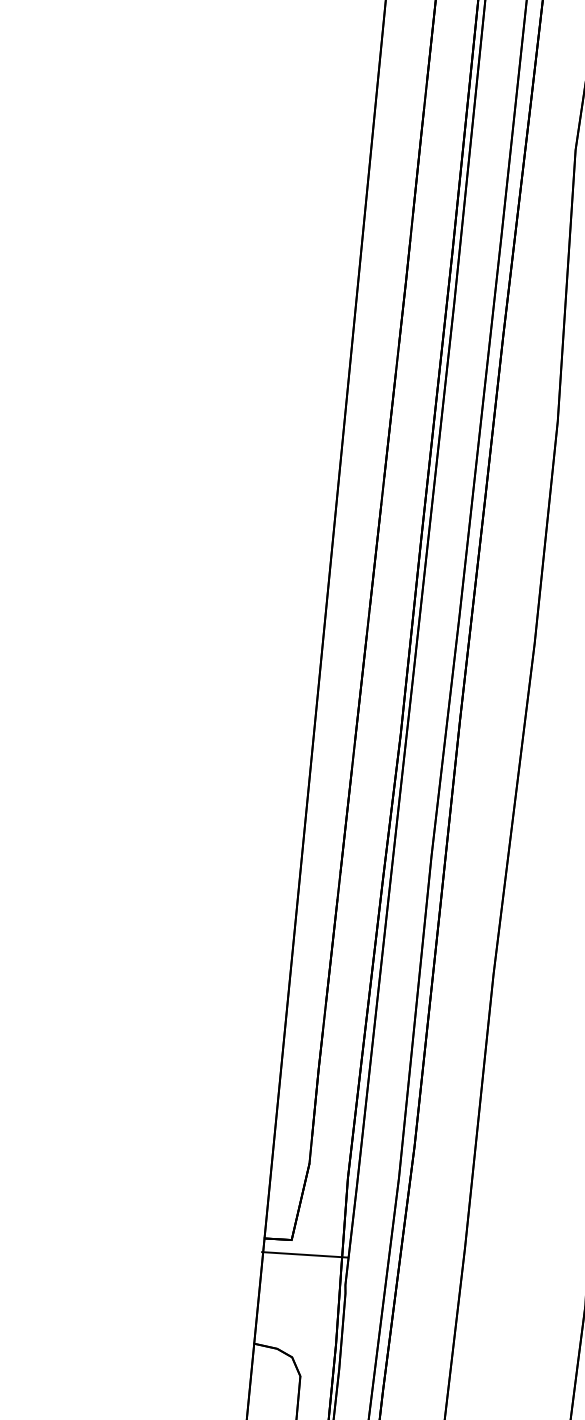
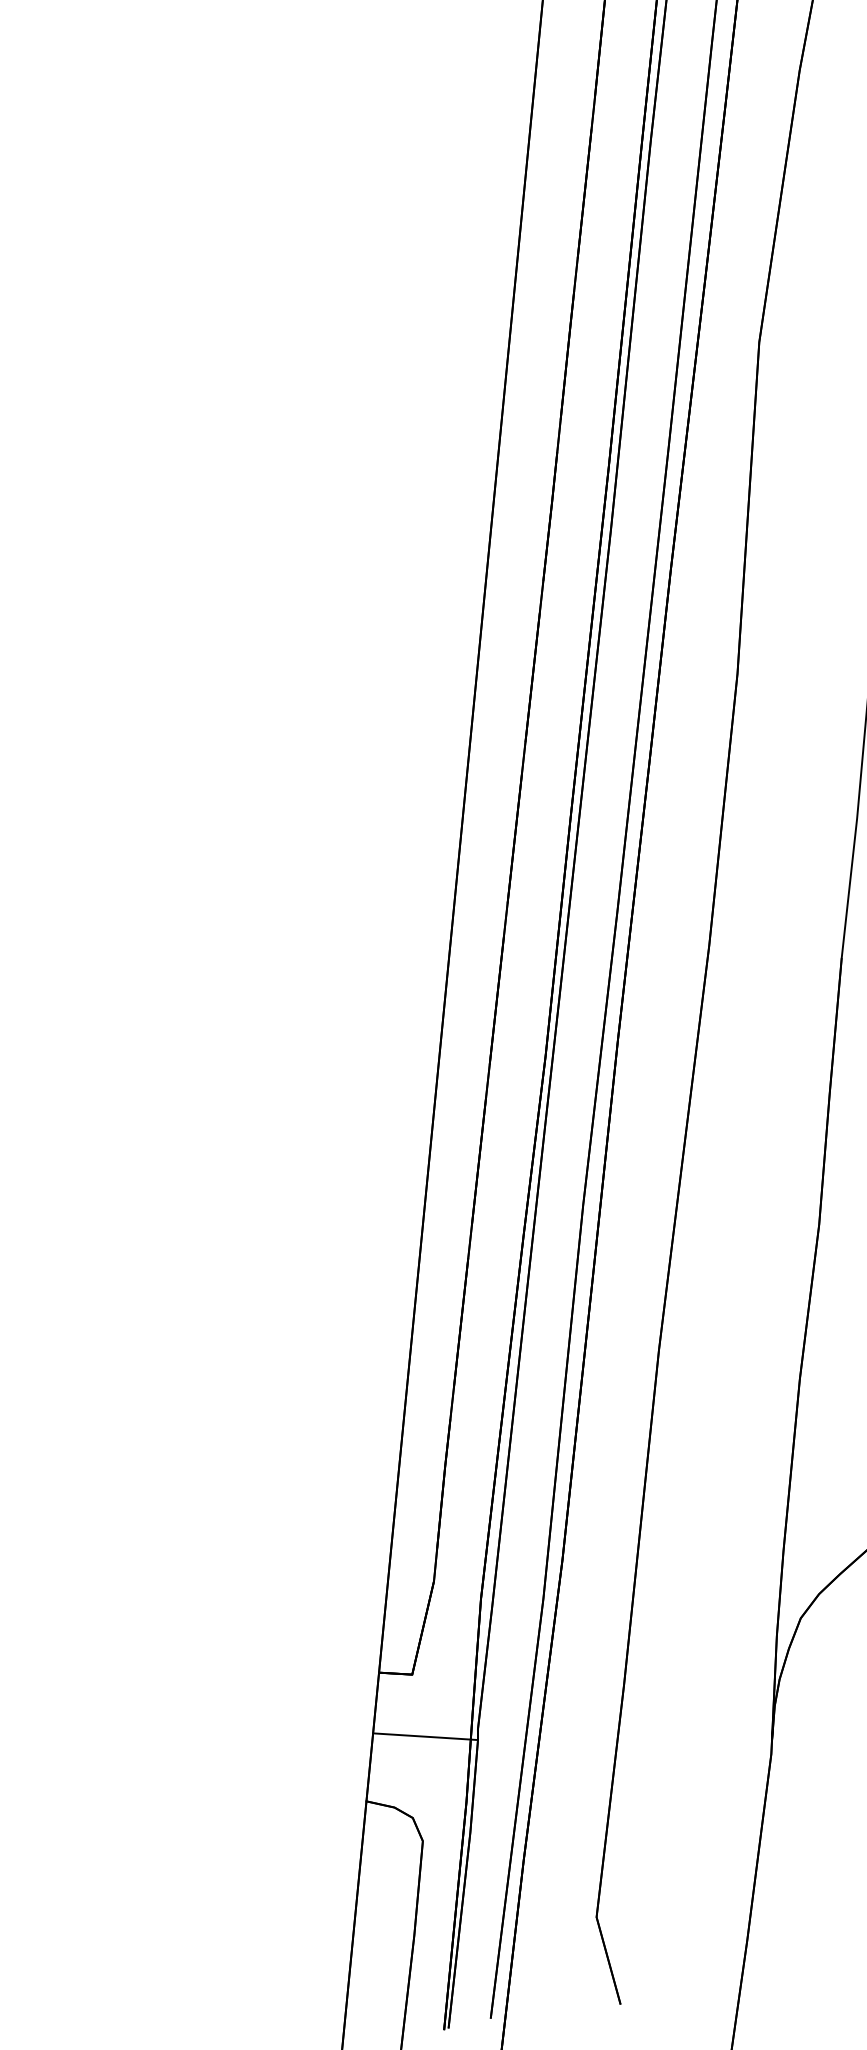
line: (304, 1254) -> (425, 1736), moved

